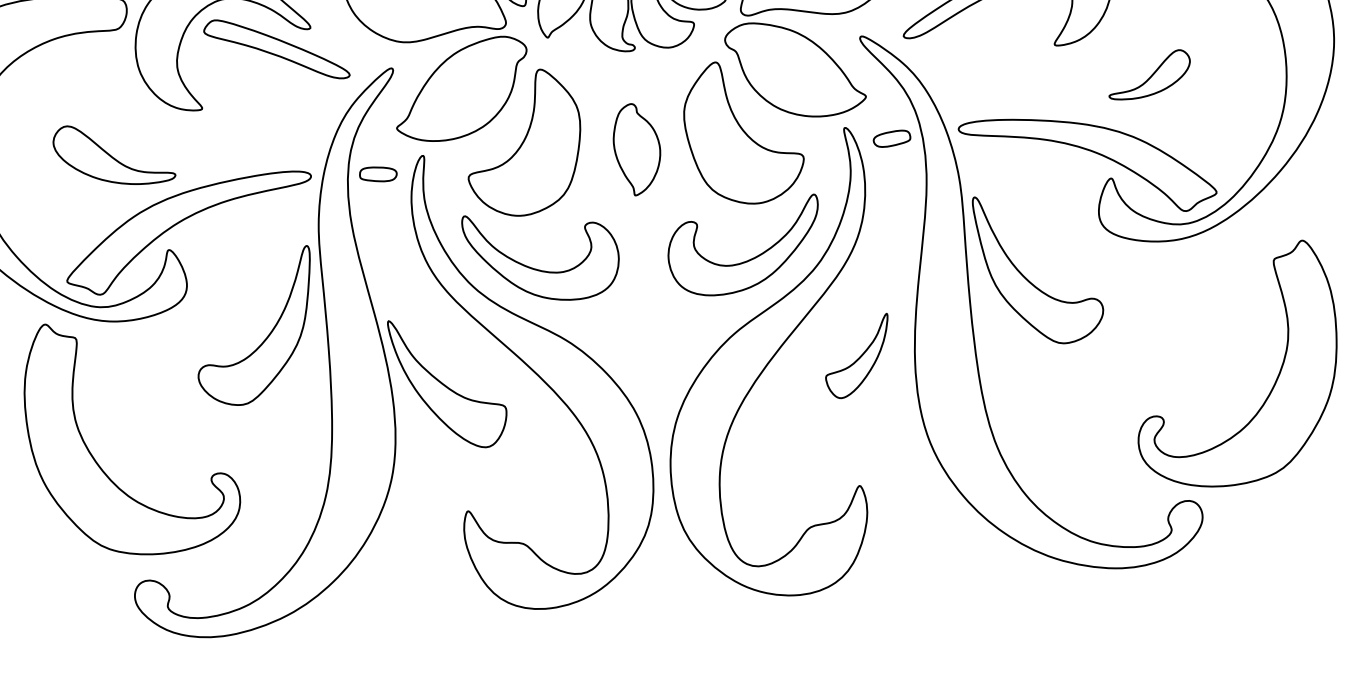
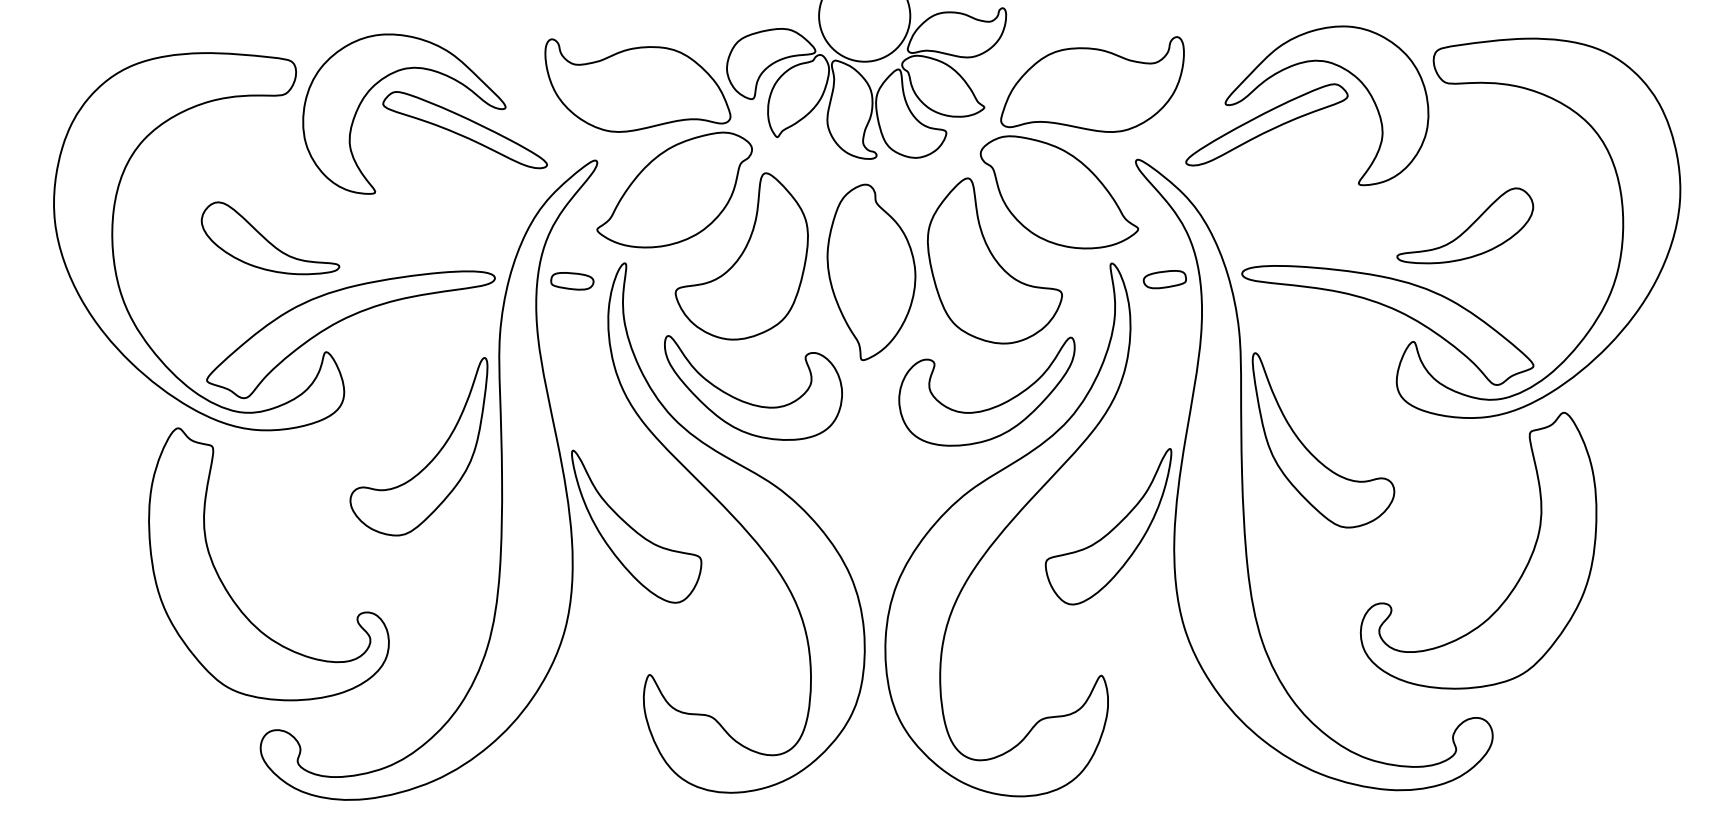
part: (1149, 74) -> (1465, 225), size x1.43
part: (637, 149) -> (871, 272), size x1.67
part: (857, 356) -> (1108, 526), size x1.67
part: (1273, 384) -> (1520, 575), moved

